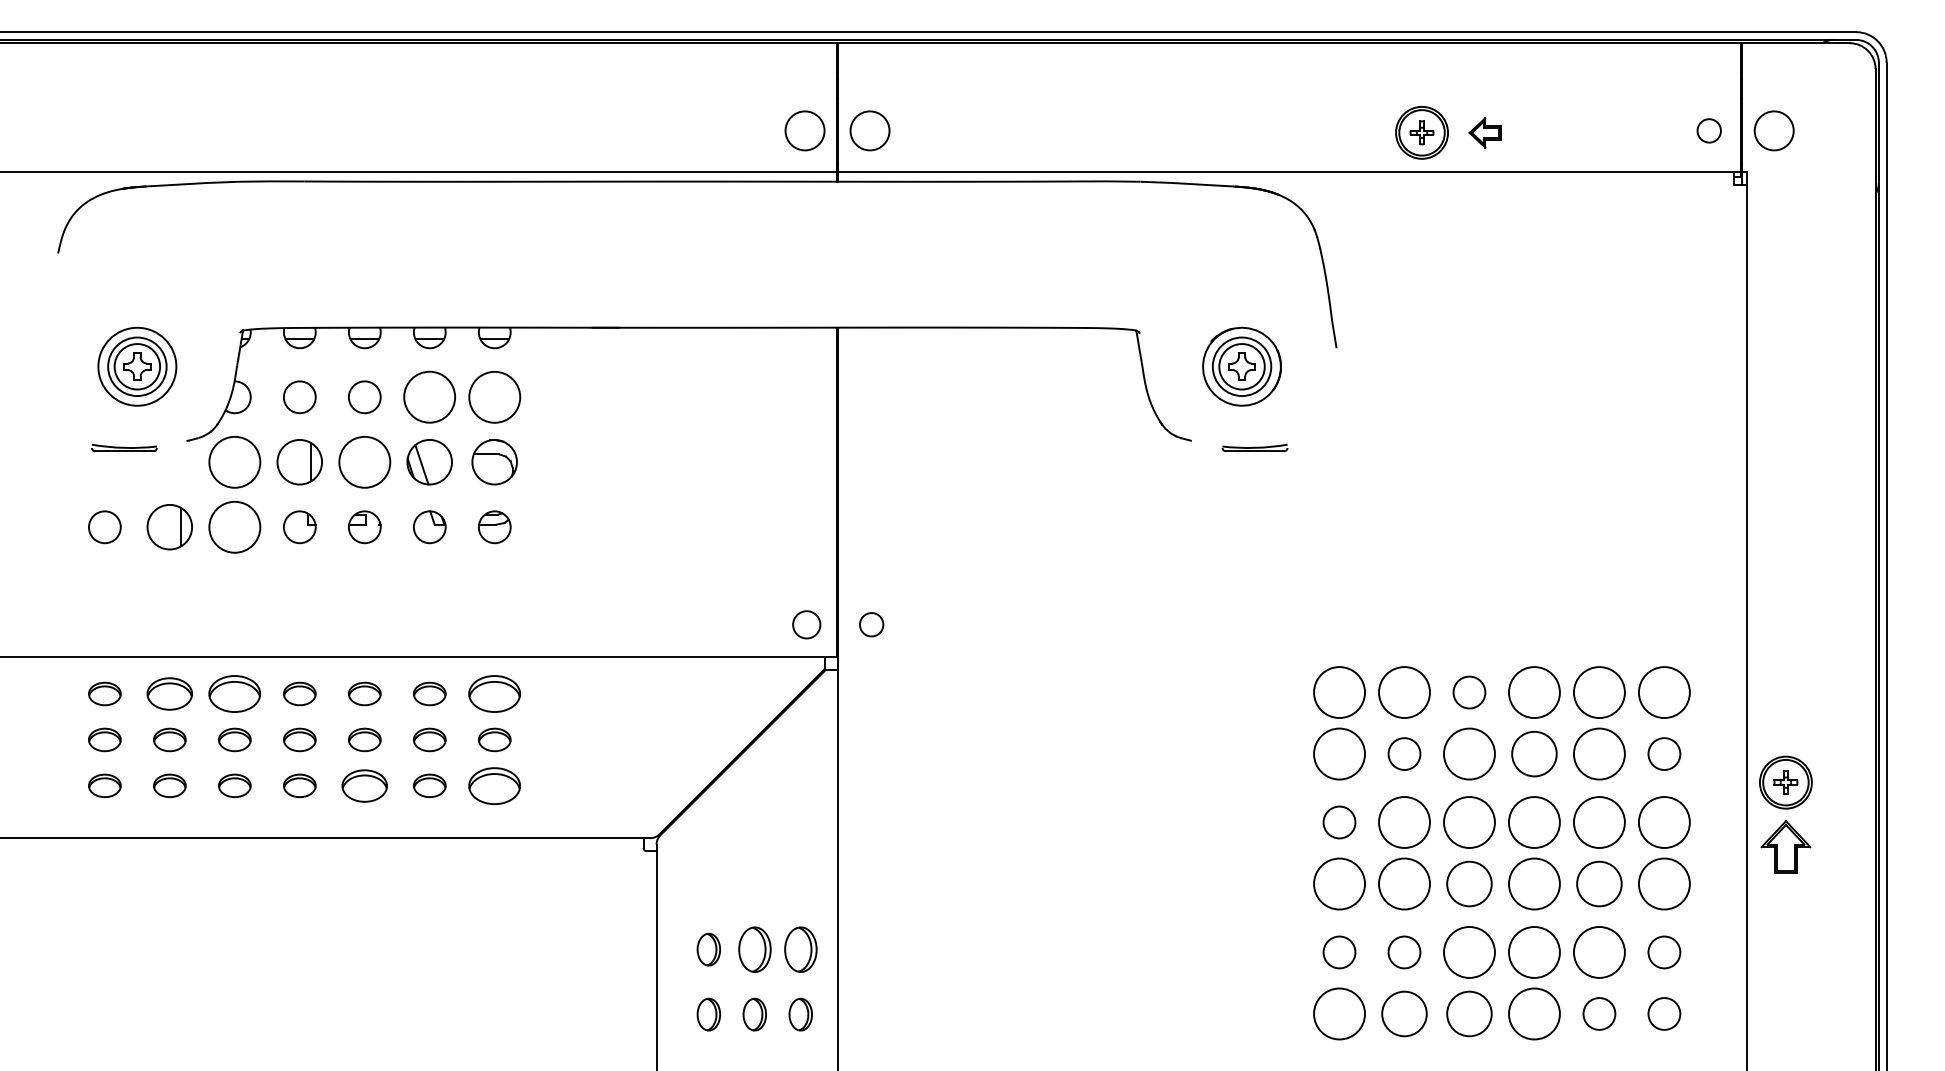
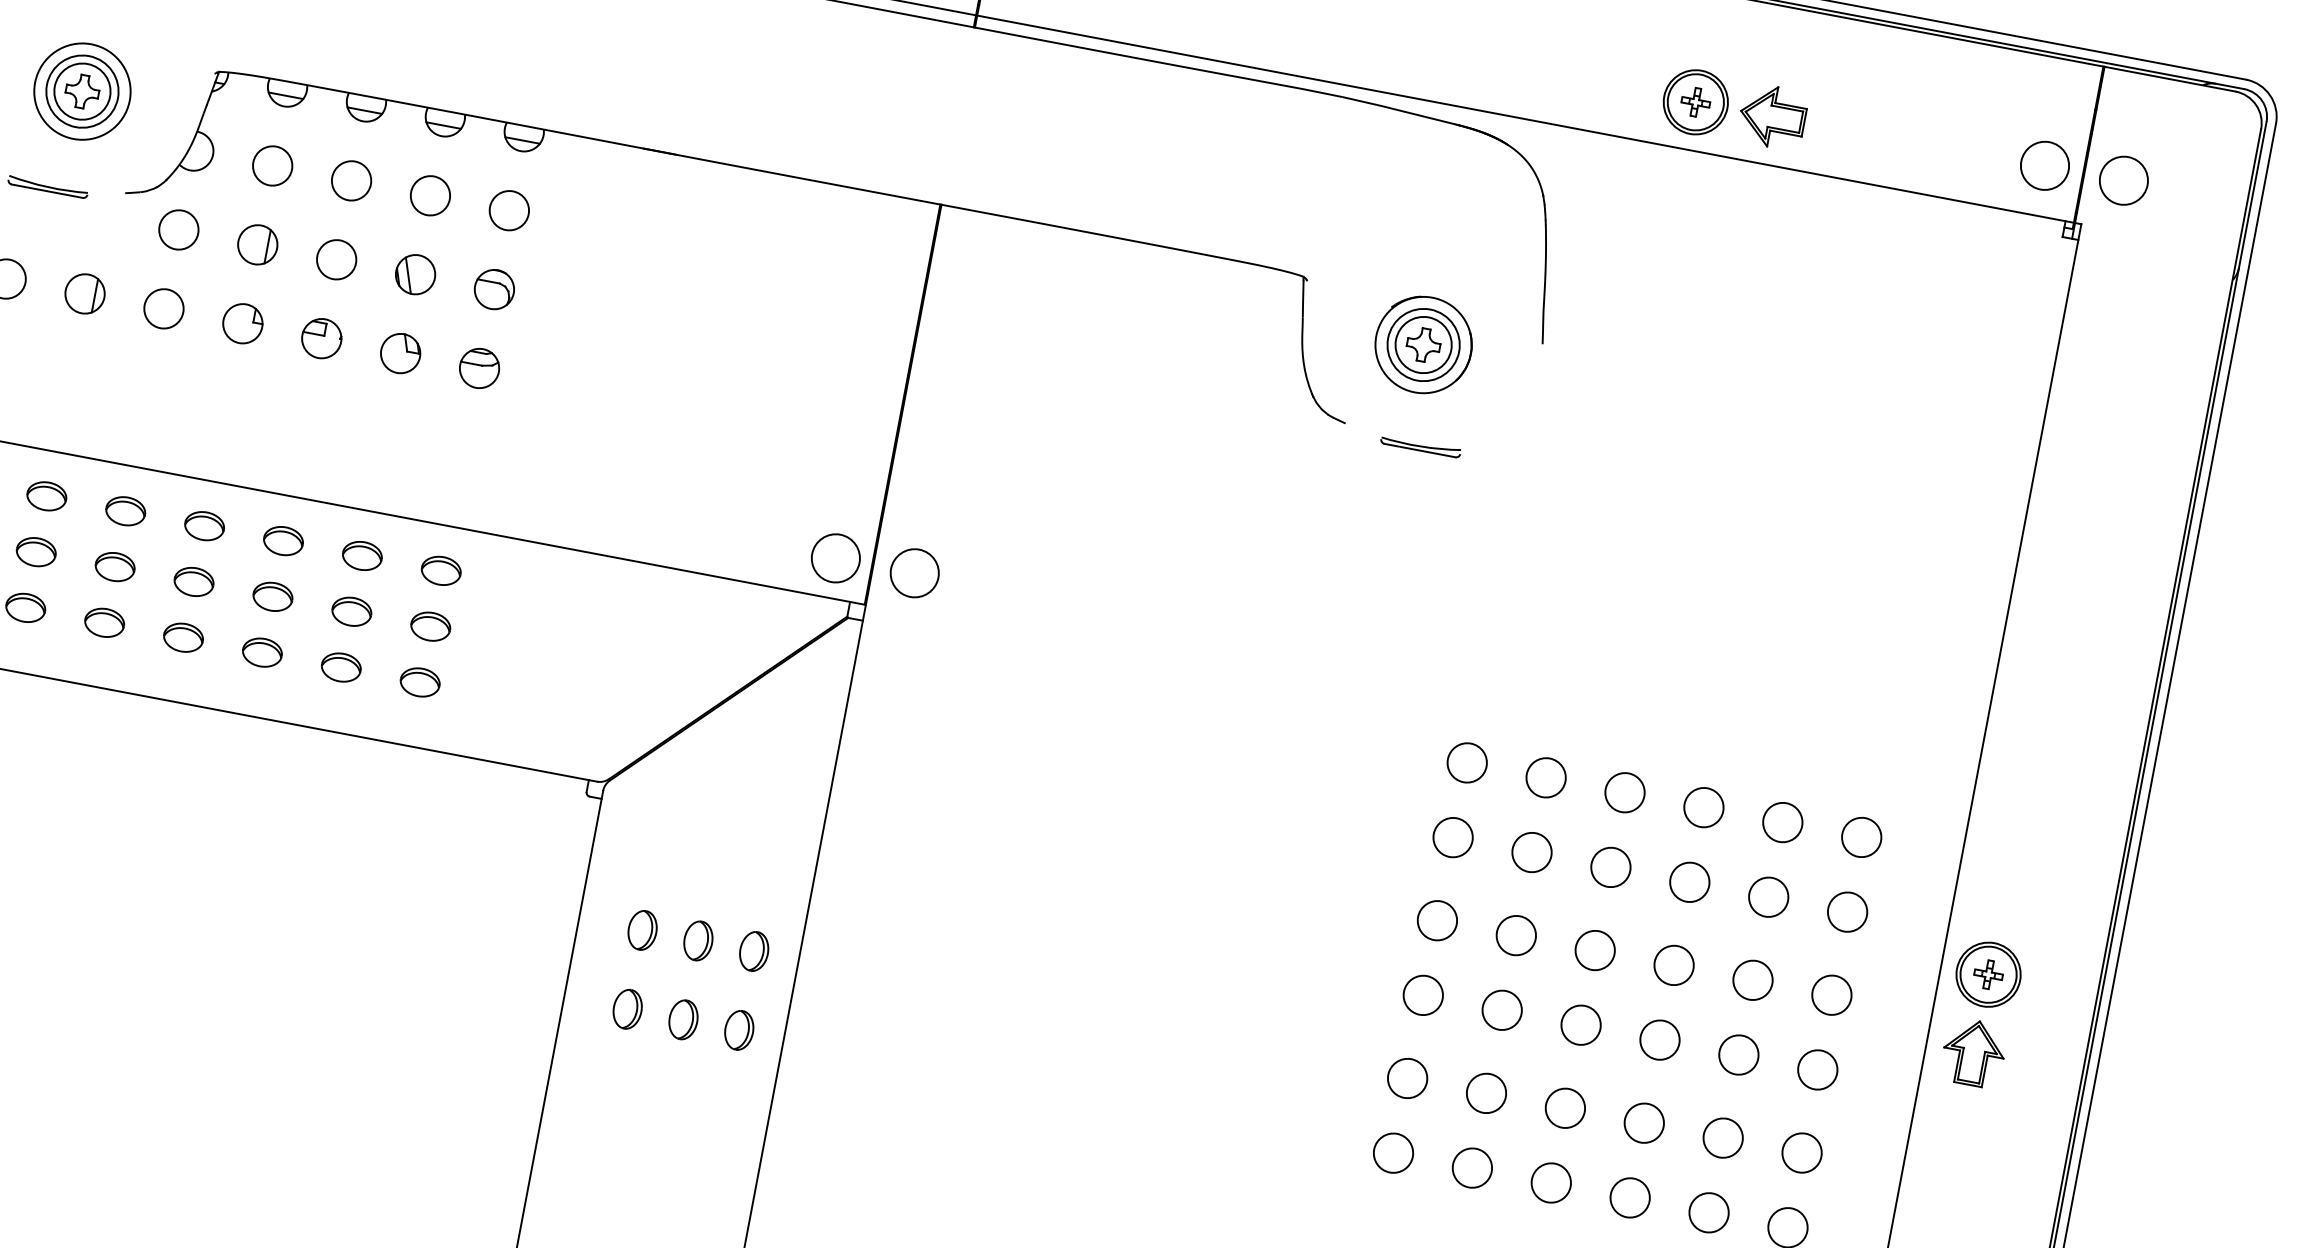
circle: (1708, 130) -> (2044, 165), size x1.67
part: (1484, 132) -> (1771, 116), size x1.67
circle: (429, 397) -> (430, 195), size x0.62
circle: (494, 397) -> (508, 210), size x0.62
circle: (234, 462) -> (178, 230), size x0.62
part: (299, 462) -> (257, 245), size x0.71
circle: (364, 462) -> (336, 259), size x0.62
part: (429, 462) -> (415, 274), size x0.71
part: (494, 462) -> (494, 289), size x0.71
part: (169, 527) -> (84, 294), size x0.71
circle: (234, 527) -> (163, 309), size x0.62
circle: (806, 624) -> (835, 558), size x1.43
circle: (871, 624) -> (914, 572), size x1.67
circle: (1339, 692) -> (1467, 762), size x0.62
circle: (1404, 692) -> (1546, 777), size x0.62
circle: (1534, 692) -> (1703, 807), size x0.62
circle: (1599, 692) -> (1782, 822), size x0.62
circle: (1664, 692) -> (1861, 837), size x0.62
part: (169, 693) -> (46, 495), size x0.71
part: (234, 693) -> (125, 510), size x0.62
part: (494, 693) -> (441, 570), size x0.62
circle: (1339, 753) -> (1453, 836), size x0.62
circle: (1469, 753) -> (1611, 866), size x0.62
circle: (1534, 753) -> (1690, 881), size x0.71
circle: (1599, 753) -> (1768, 896), size x0.62
part: (364, 785) -> (262, 652), size x0.71
part: (494, 785) -> (419, 681), size x0.62
circle: (1404, 822) -> (1516, 935), size x0.62
circle: (1469, 822) -> (1595, 950), size x0.62
circle: (1534, 822) -> (1674, 965), size x0.62
circle: (1599, 822) -> (1753, 980), size x0.62
circle: (1664, 822) -> (1832, 995), size x0.62
circle: (1339, 883) -> (1423, 994), size x0.62
circle: (1404, 883) -> (1502, 1009), size x0.62
circle: (1469, 883) -> (1581, 1024), size x0.71
circle: (1534, 883) -> (1660, 1039), size x0.62
circle: (1599, 883) -> (1739, 1054), size x0.71
circle: (1664, 883) -> (1818, 1069), size x0.62
part: (754, 949) -> (698, 940), size x0.71
part: (800, 949) -> (753, 951), size x0.71
circle: (1469, 952) -> (1565, 1108), size x0.62
circle: (1534, 952) -> (1644, 1123), size x0.62
circle: (1599, 952) -> (1723, 1138), size x0.62
circle: (1339, 1013) -> (1393, 1152), size x0.62
circle: (1404, 1013) -> (1472, 1167), size x0.71
circle: (1469, 1013) -> (1551, 1182), size x0.71
circle: (1534, 1013) -> (1630, 1197), size x0.62

